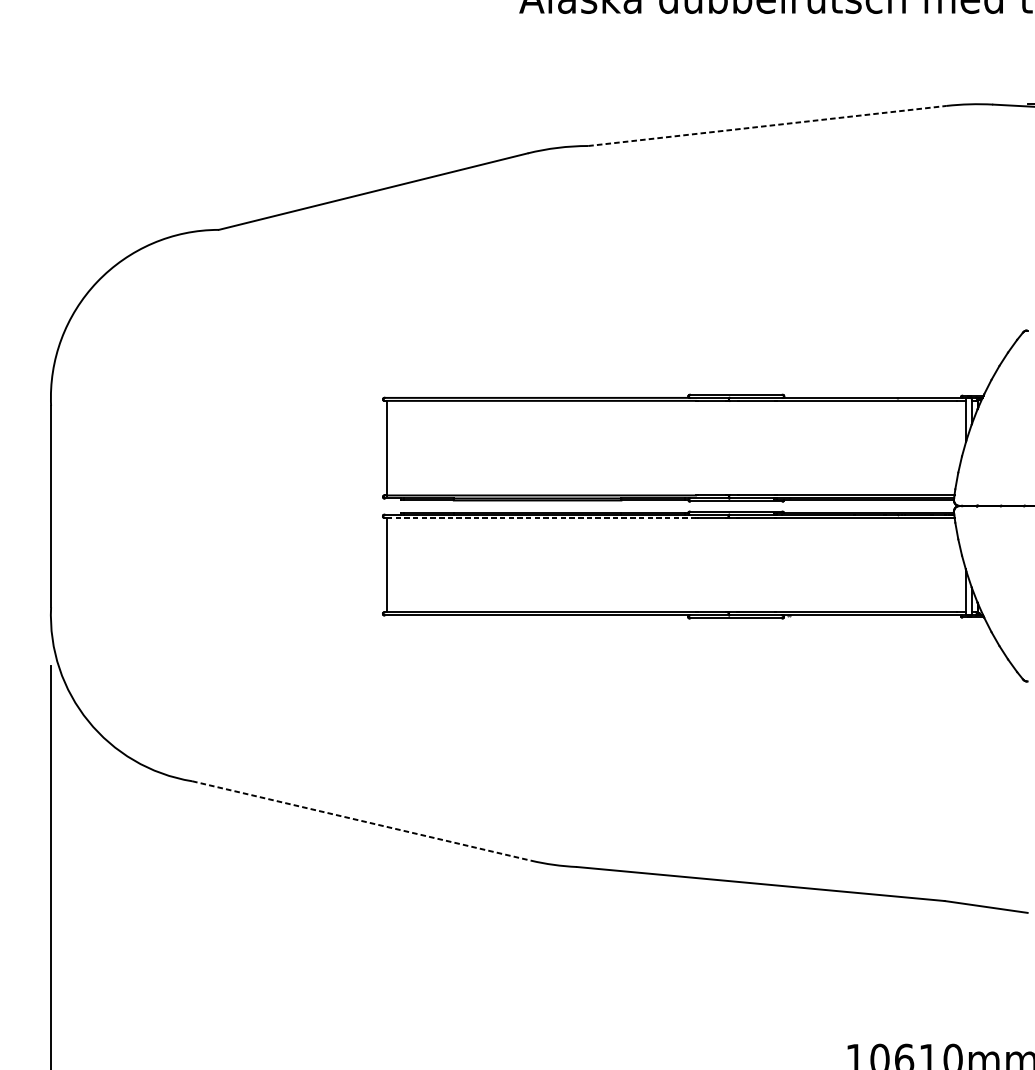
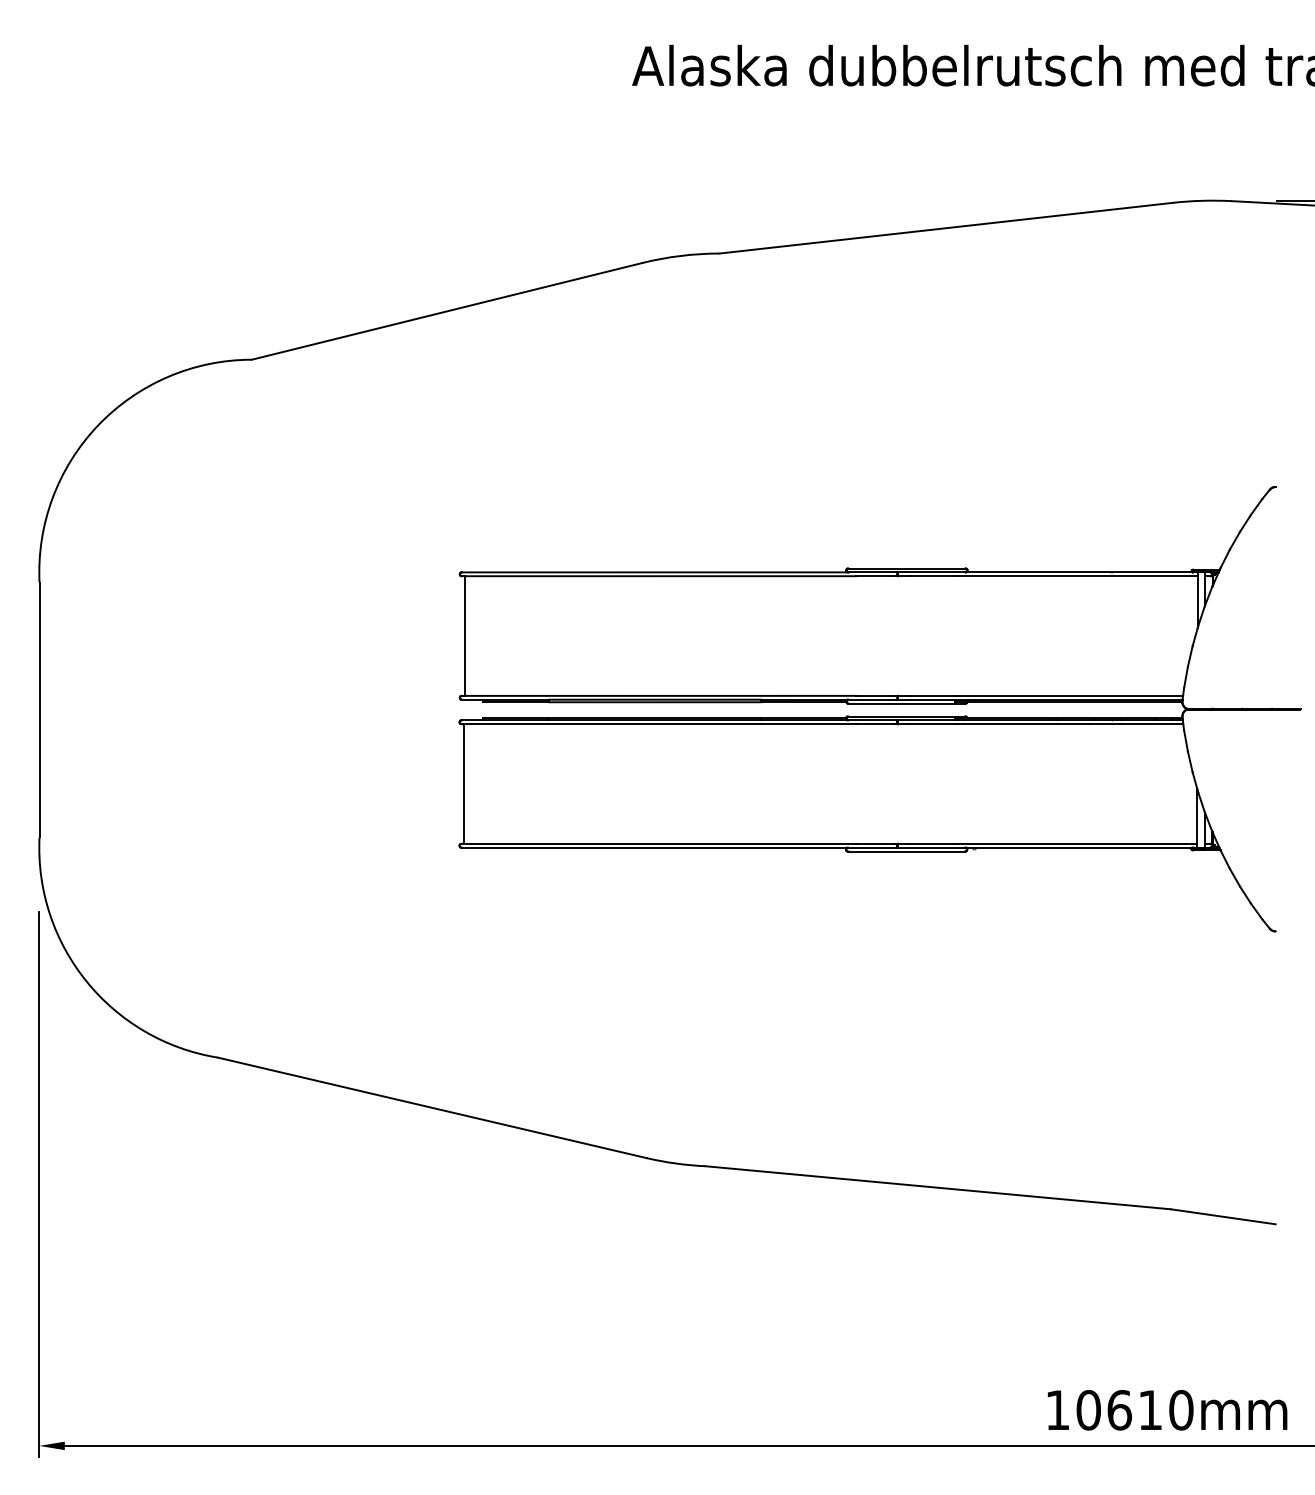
line: (767, 126) -> (946, 228), dashed -> solid
line: (541, 518) -> (660, 724), dashed -> solid
line: (361, 821) -> (432, 1108), dashed -> solid

